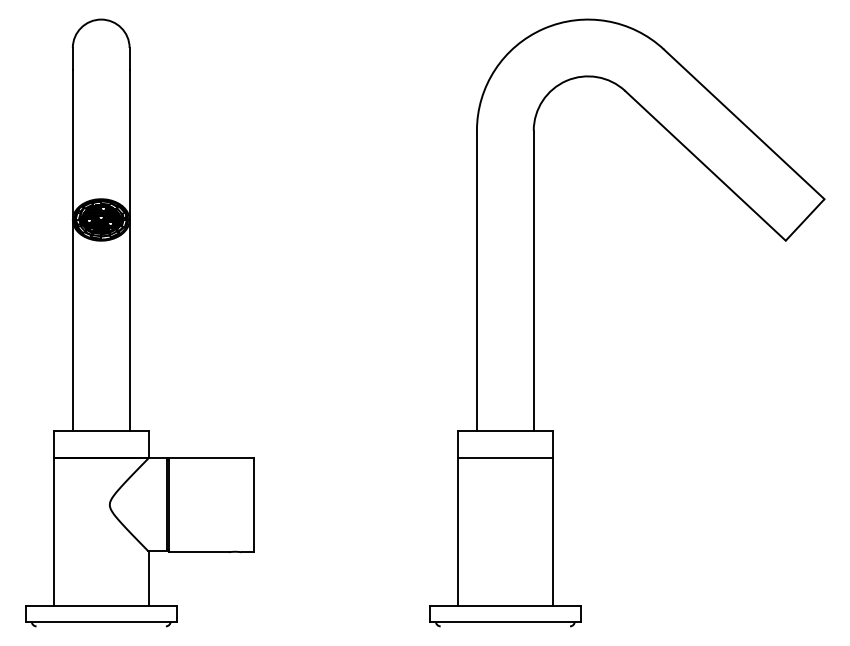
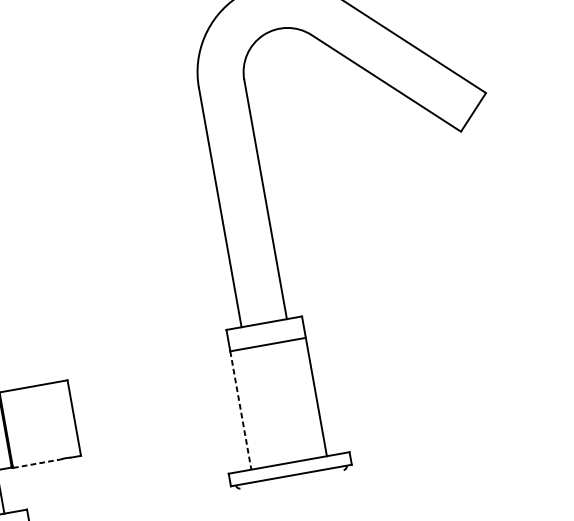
line: (458, 532) -> (241, 411), solid -> dashed
line: (198, 552) -> (36, 463), solid -> dashed

